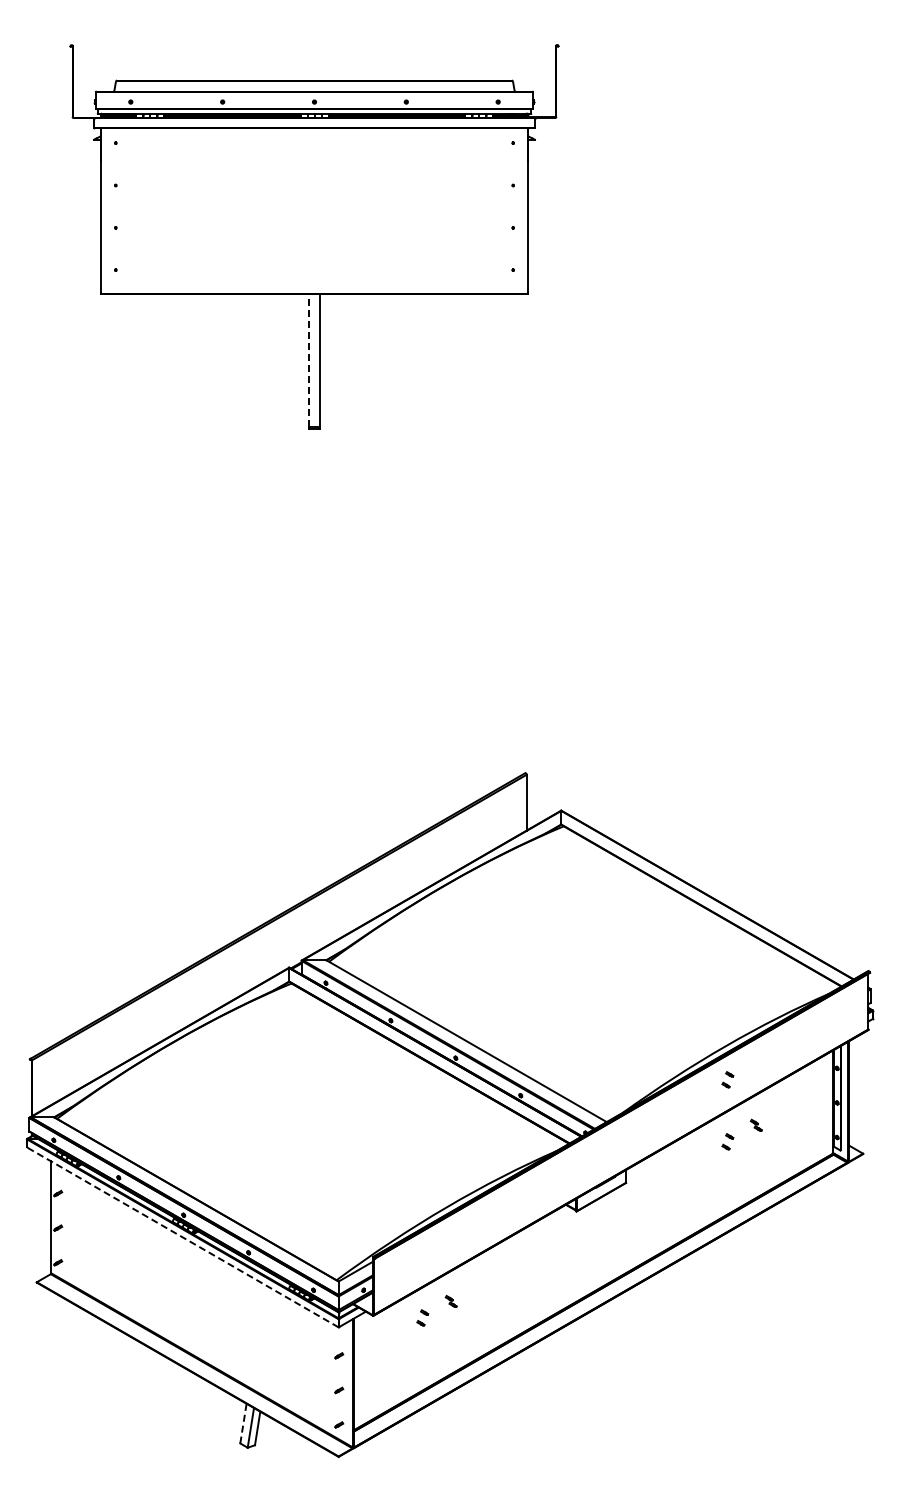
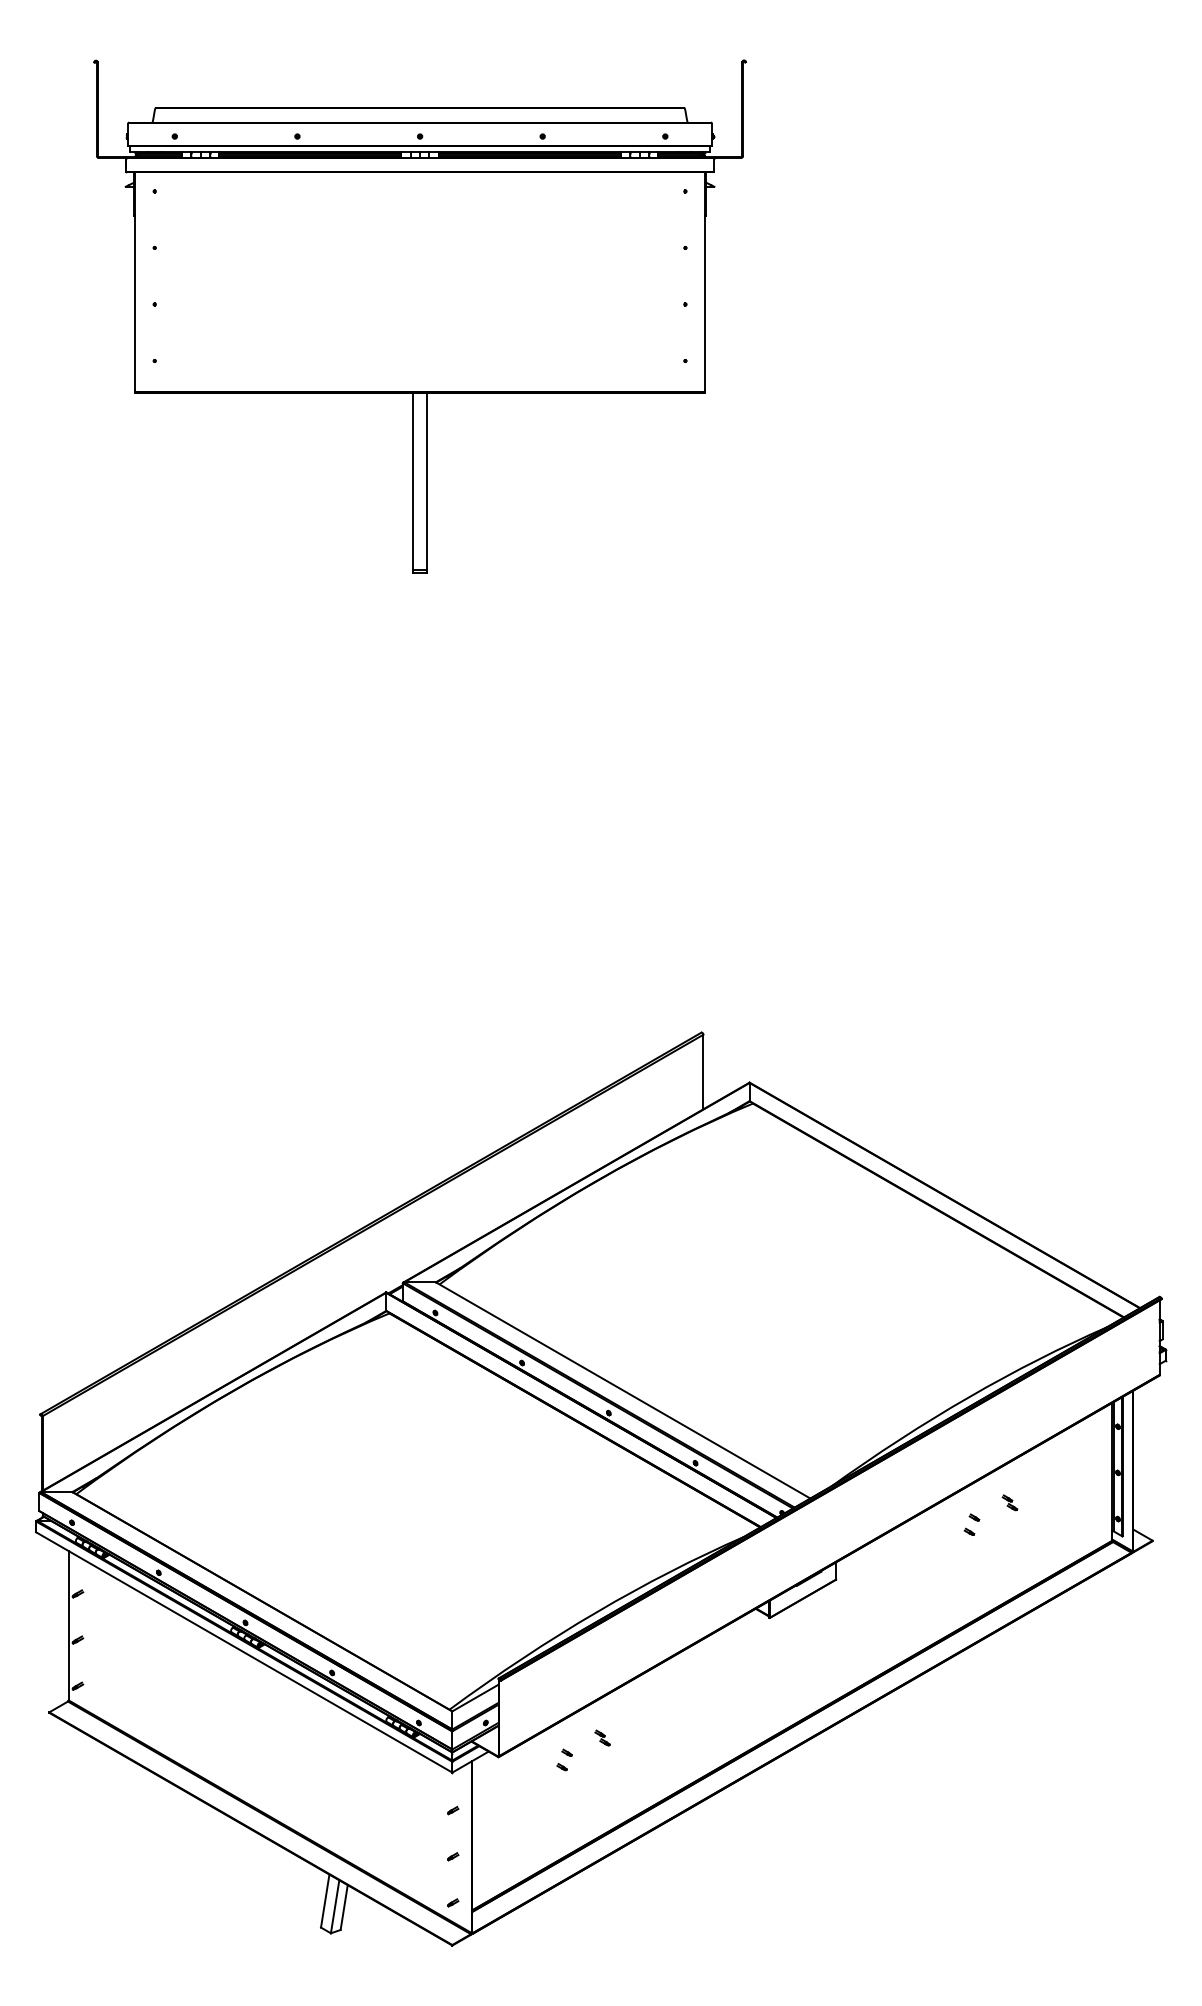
line: (309, 359) -> (413, 480), dashed -> solid
part: (727, 1079) -> (971, 1441), removed
line: (182, 1237) -> (243, 1652), dashed -> solid
line: (243, 1423) -> (325, 1900), dashed -> solid

